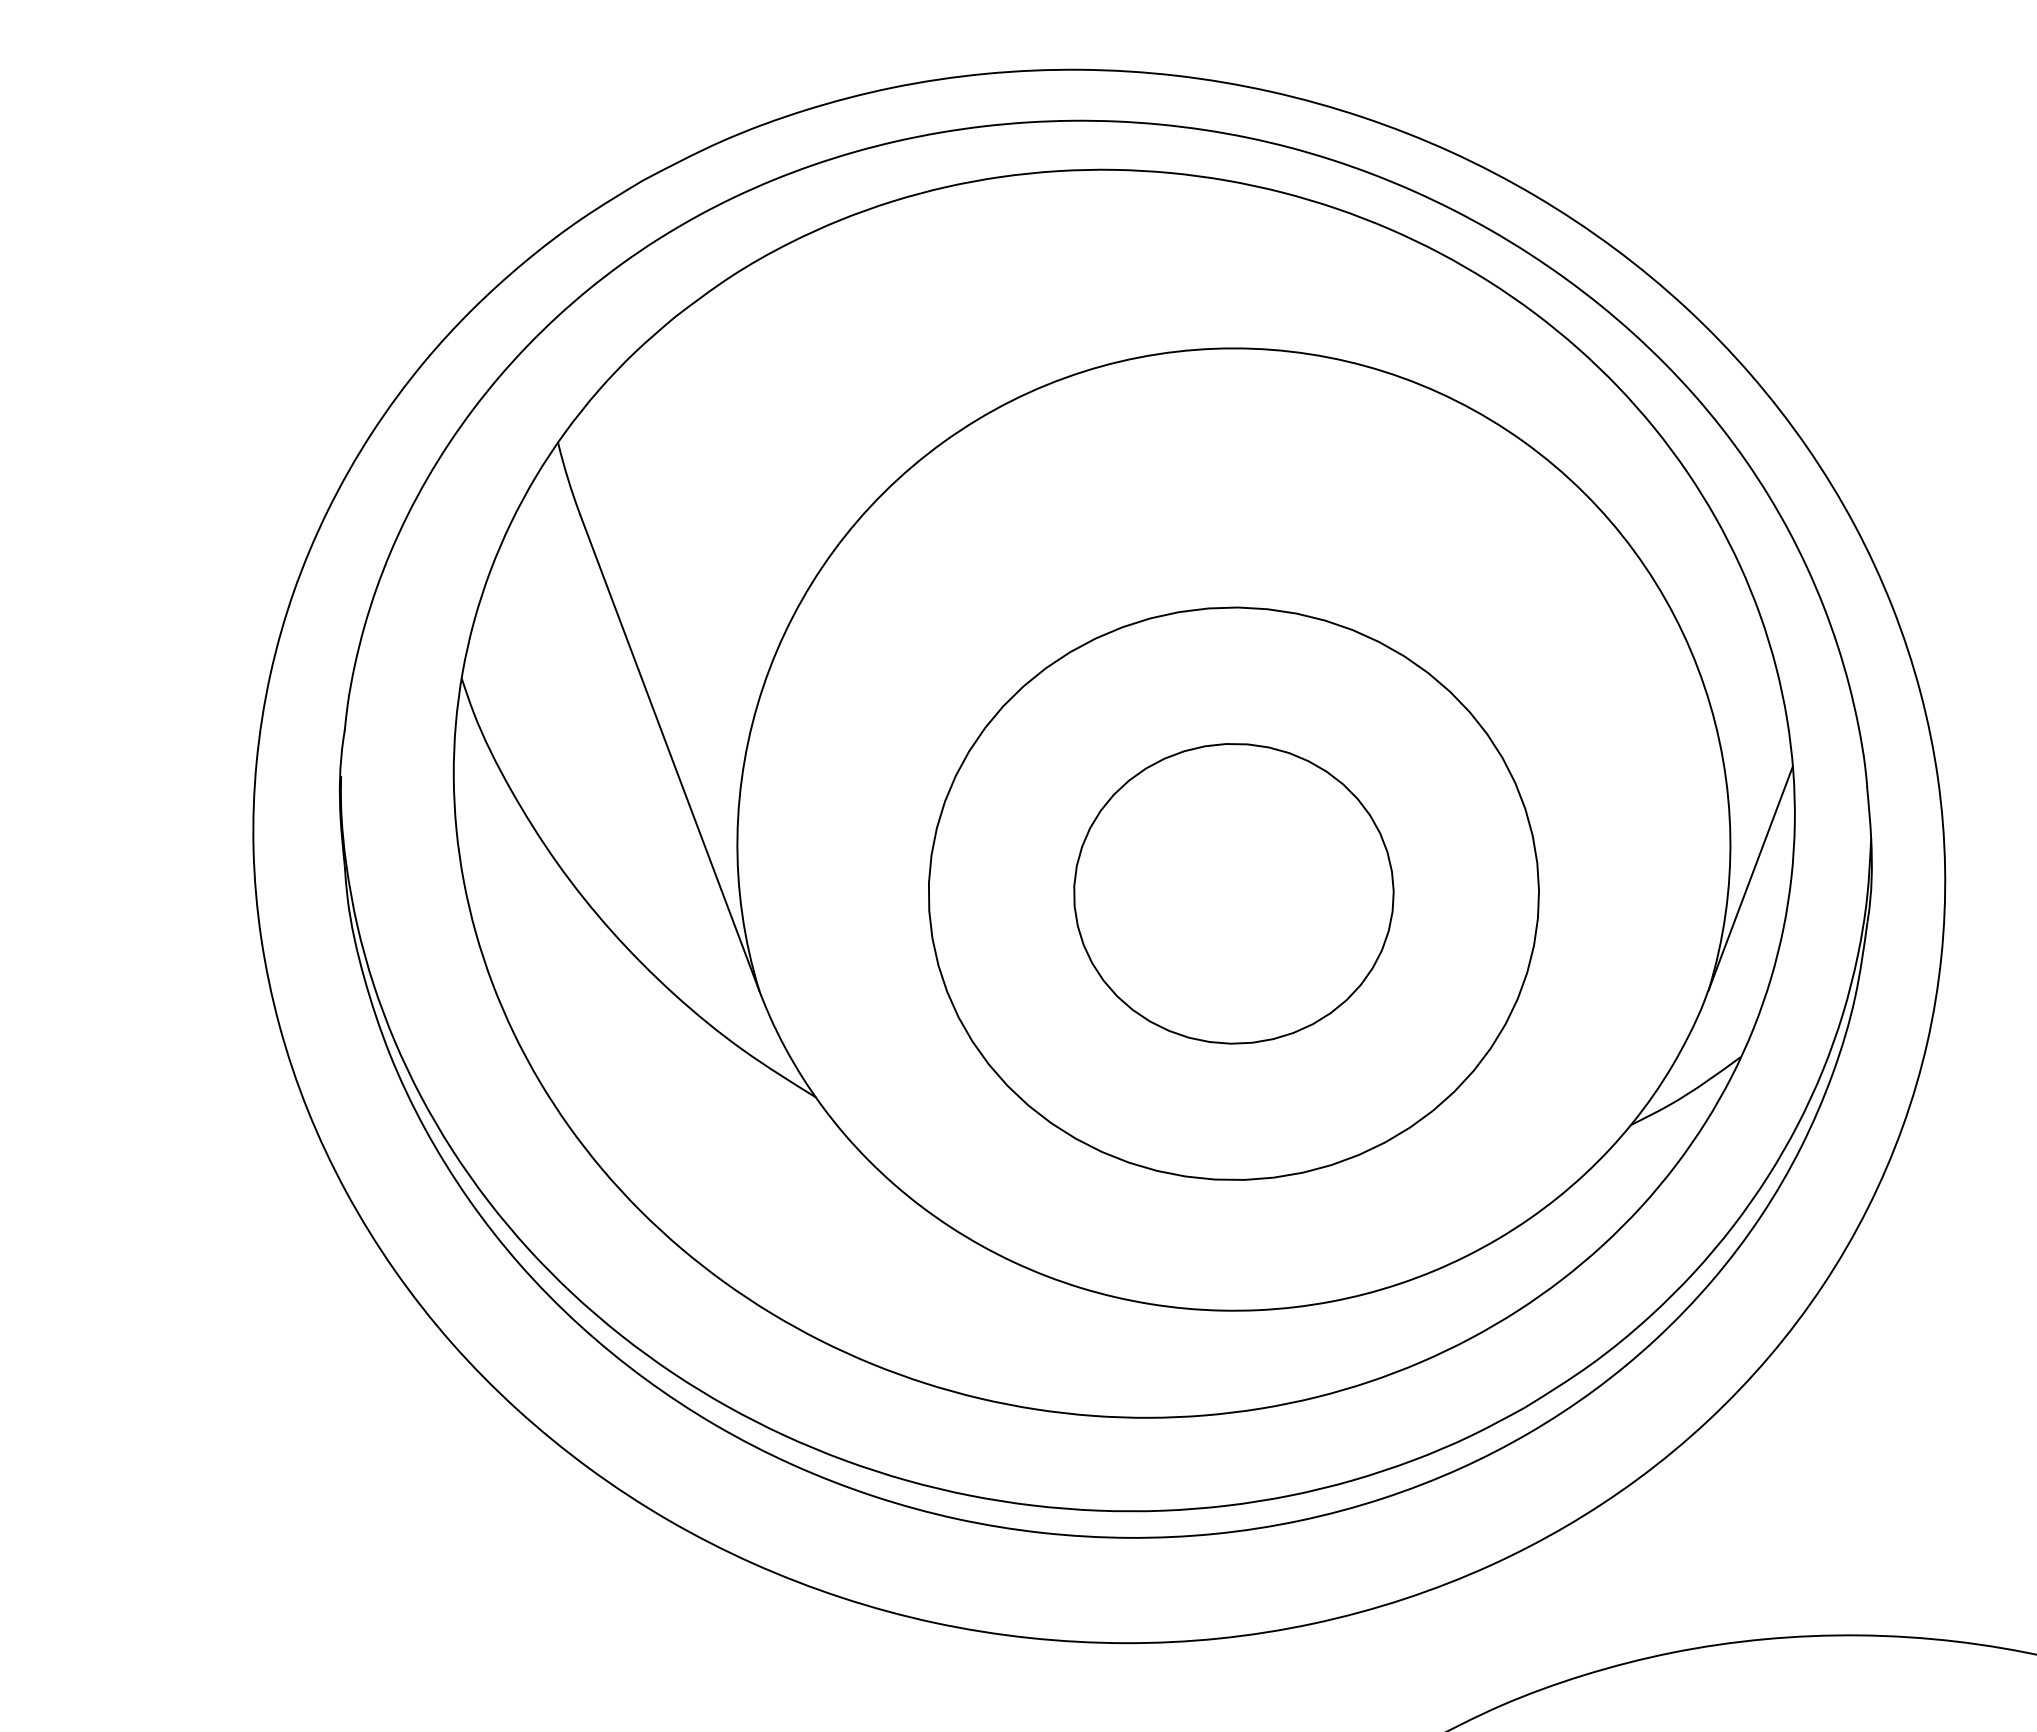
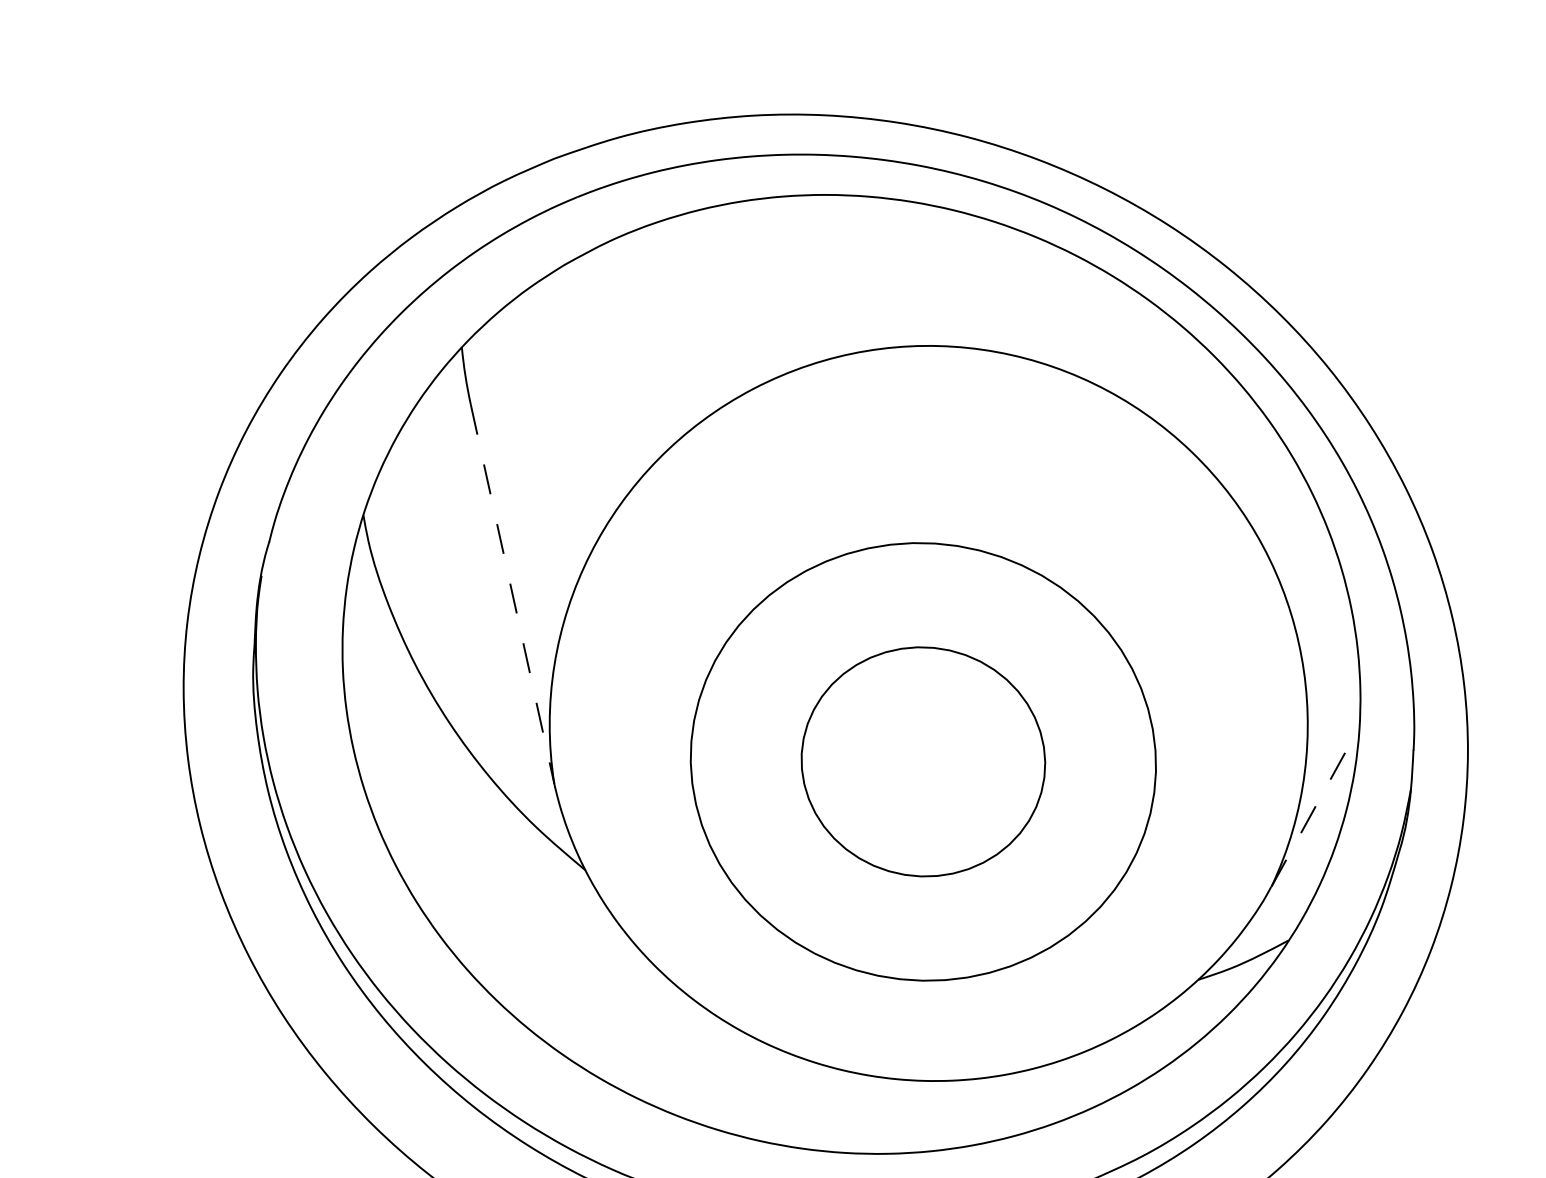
line: (669, 752) -> (512, 593), solid -> dashed
line: (1750, 878) -> (1315, 806), solid -> dashed

